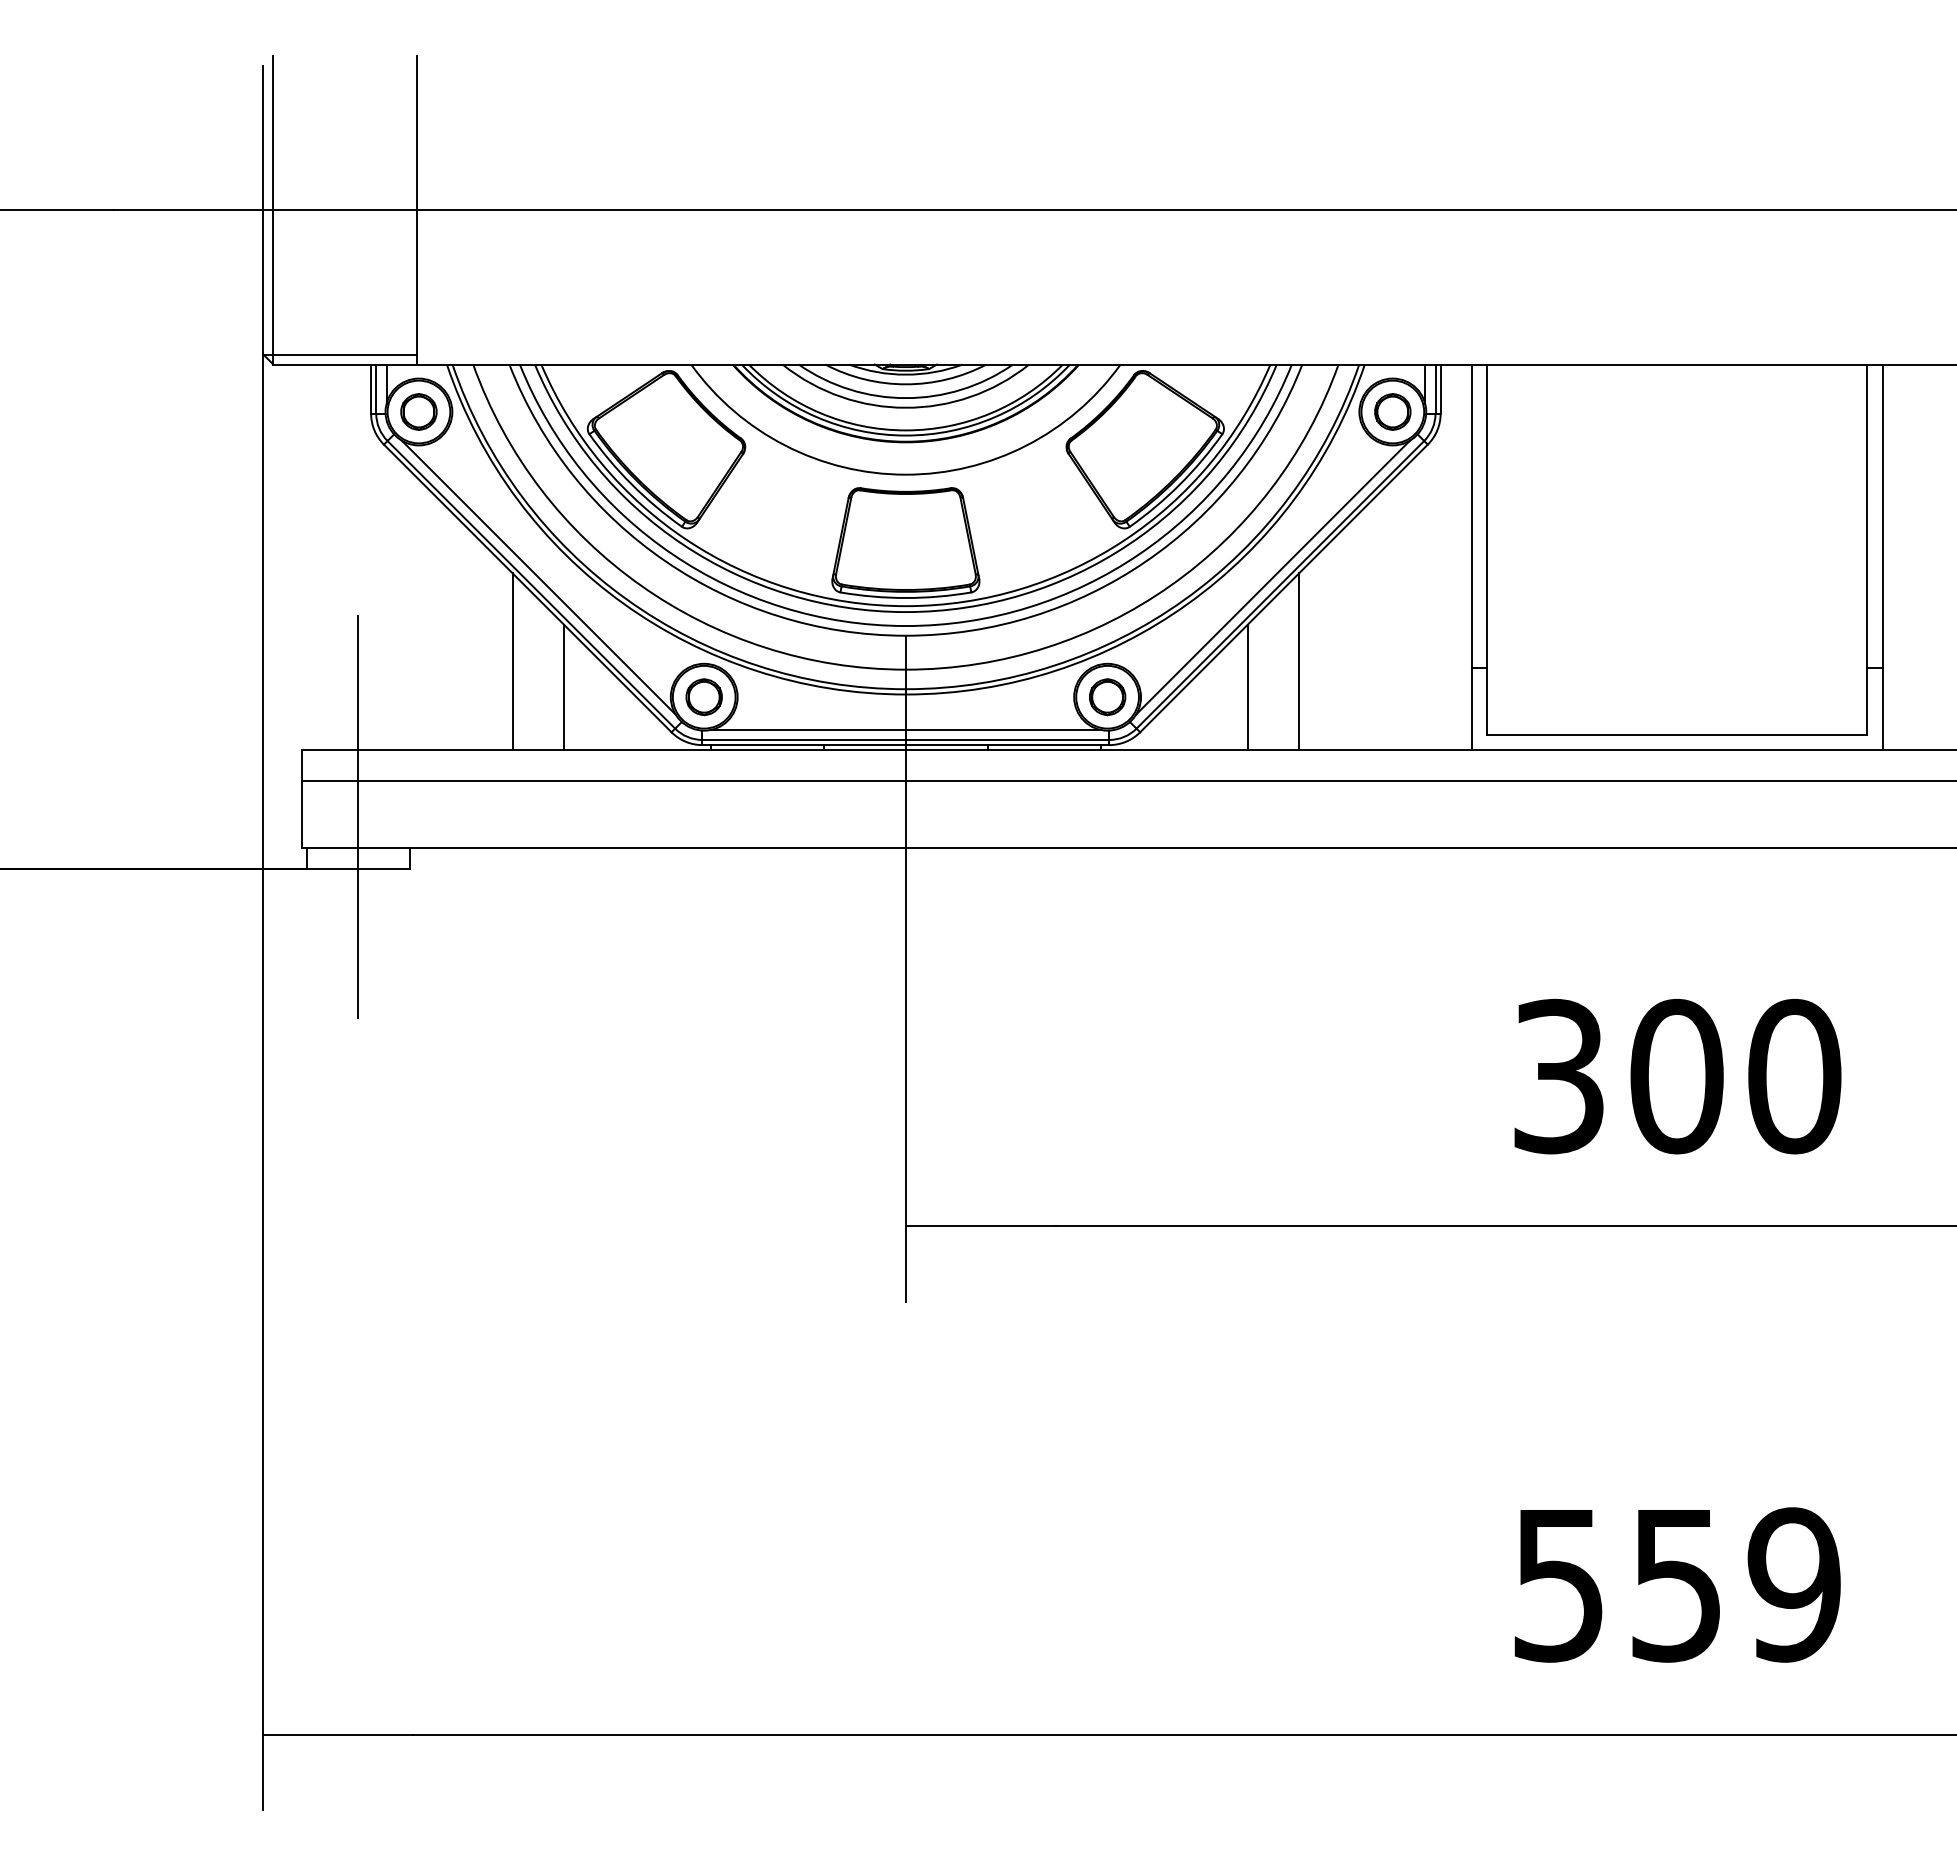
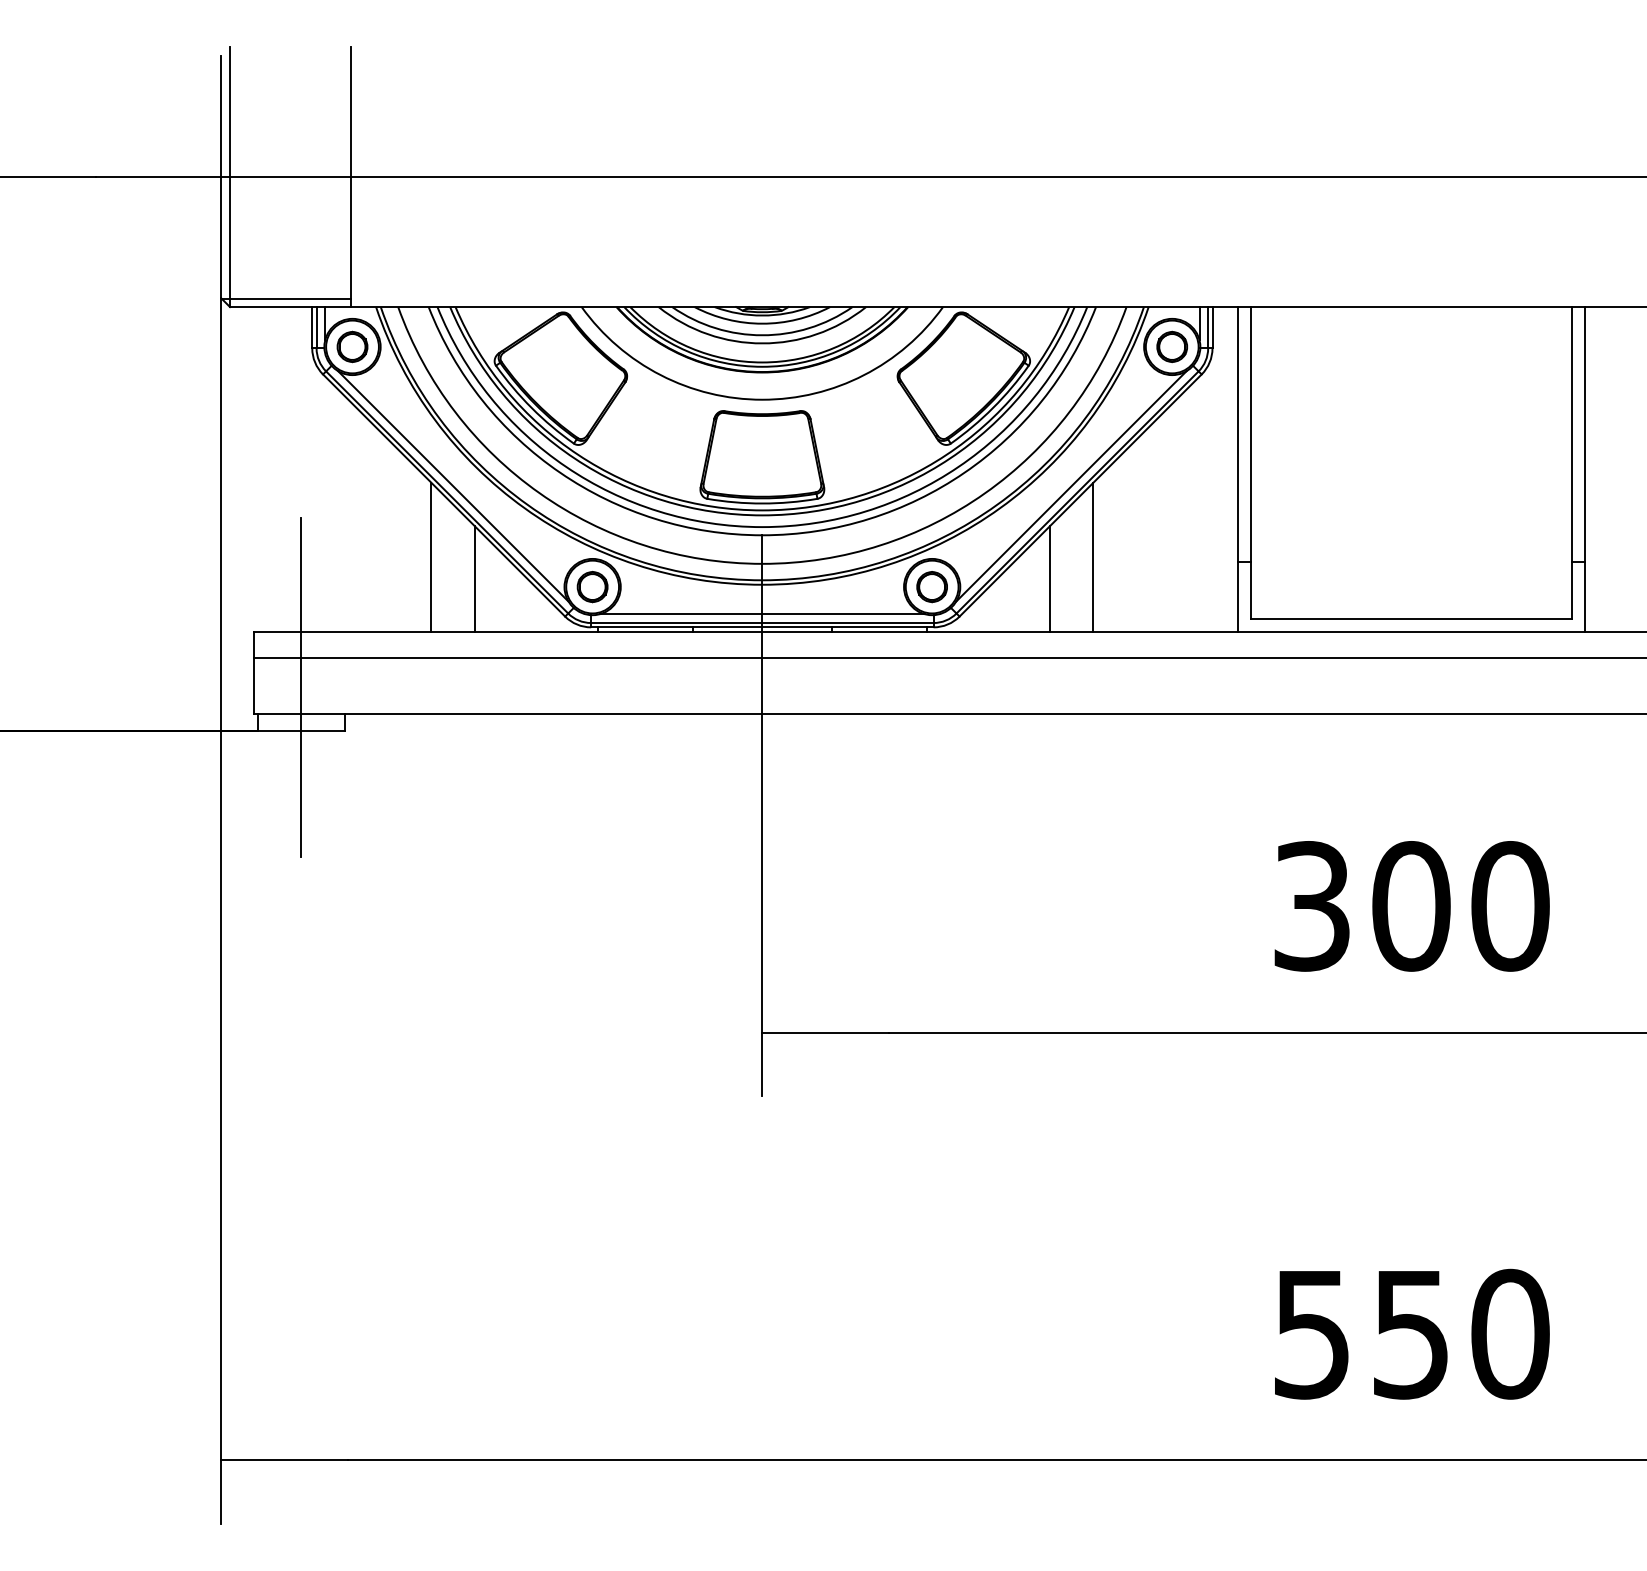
text: (1794, 1584) -> (1510, 1333), 559 -> 550

